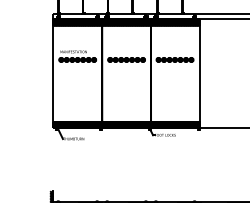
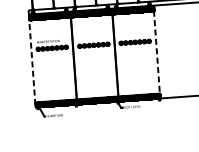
line: (53, 73) -> (32, 61), solid -> dashed
line: (199, 73) -> (156, 52), solid -> dashed

